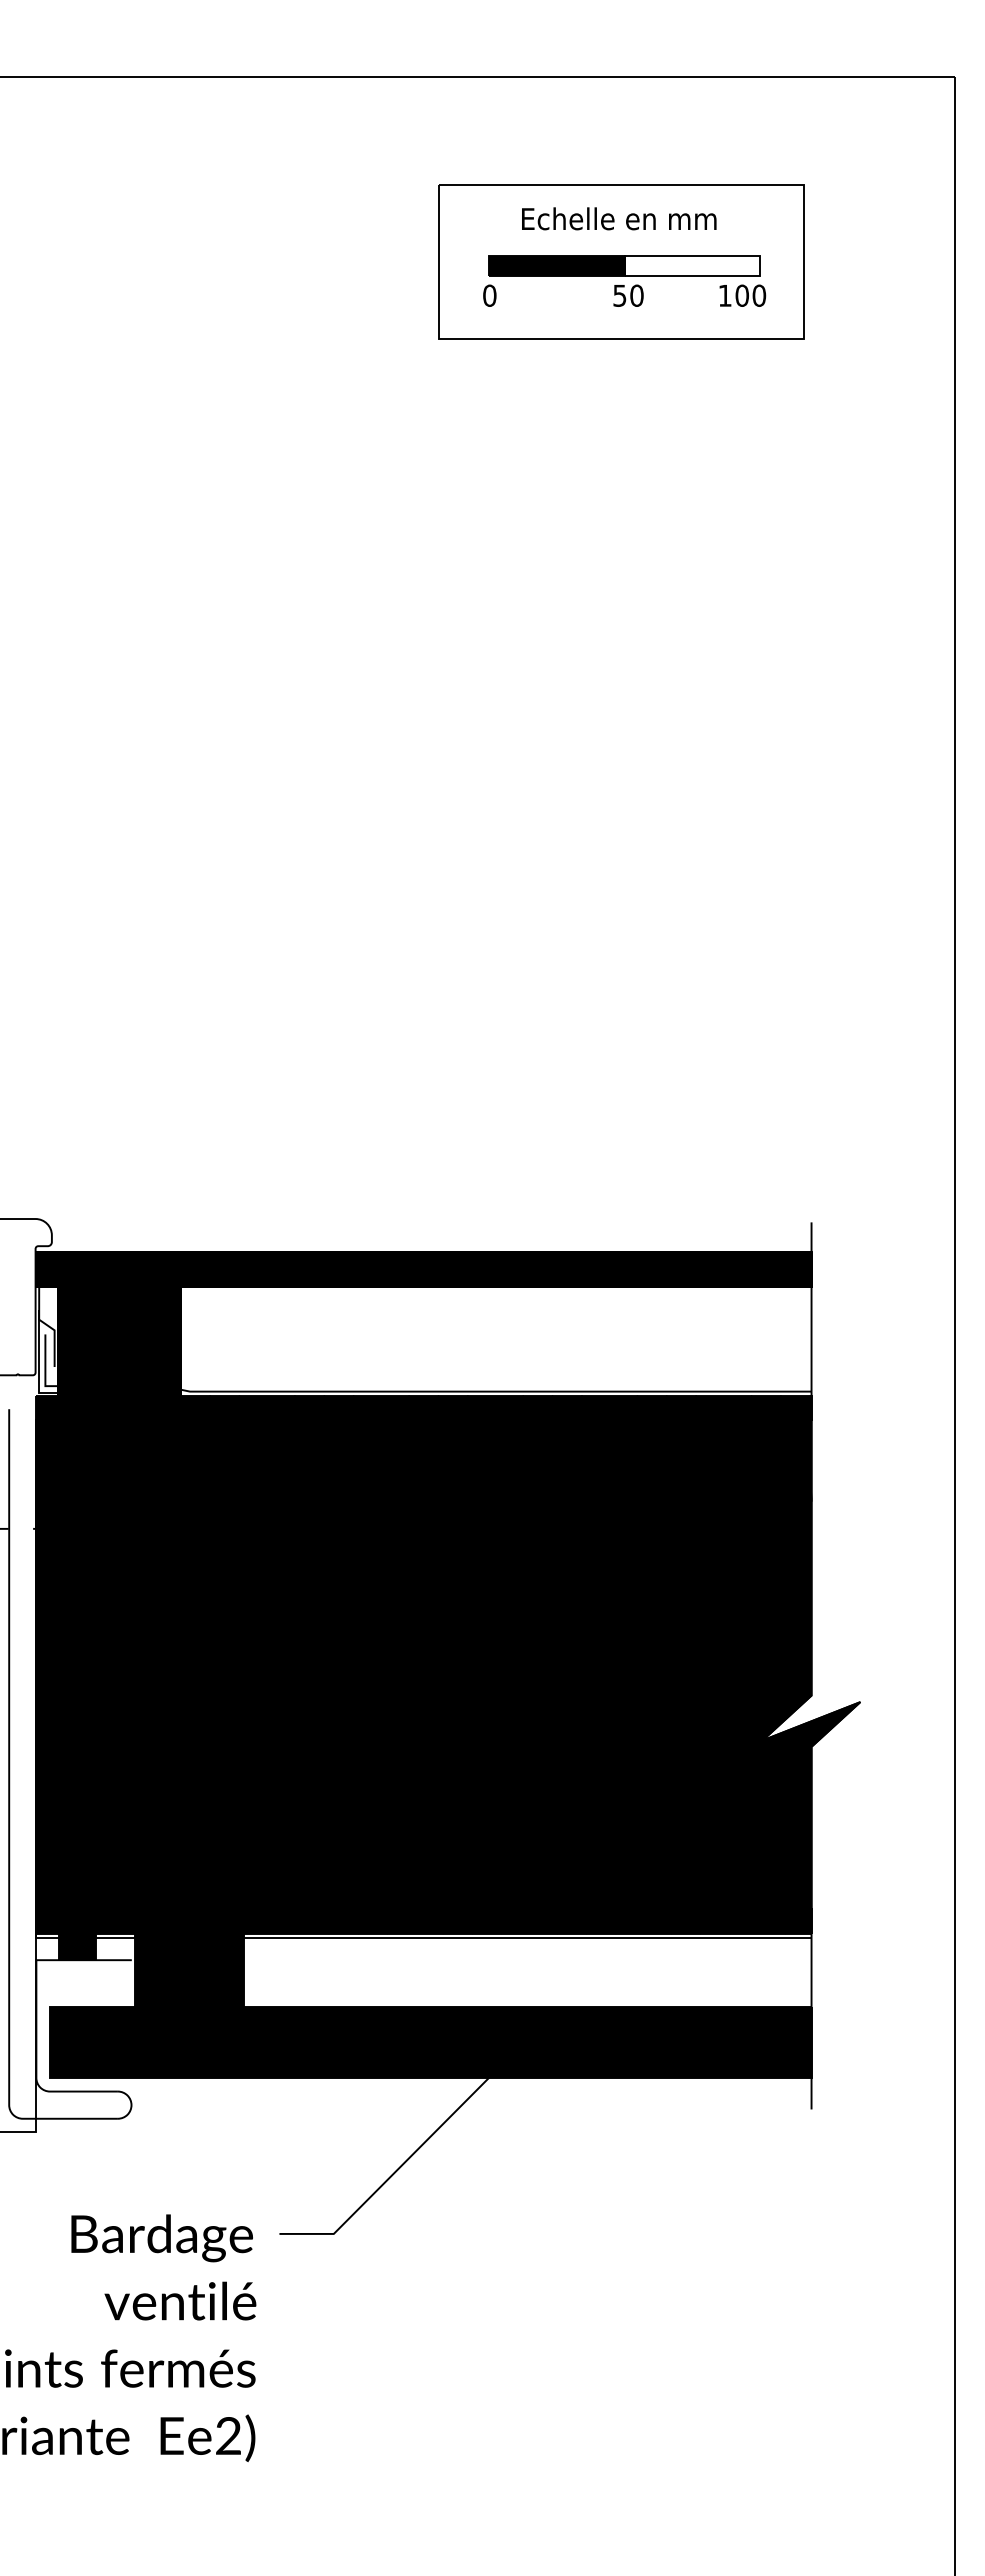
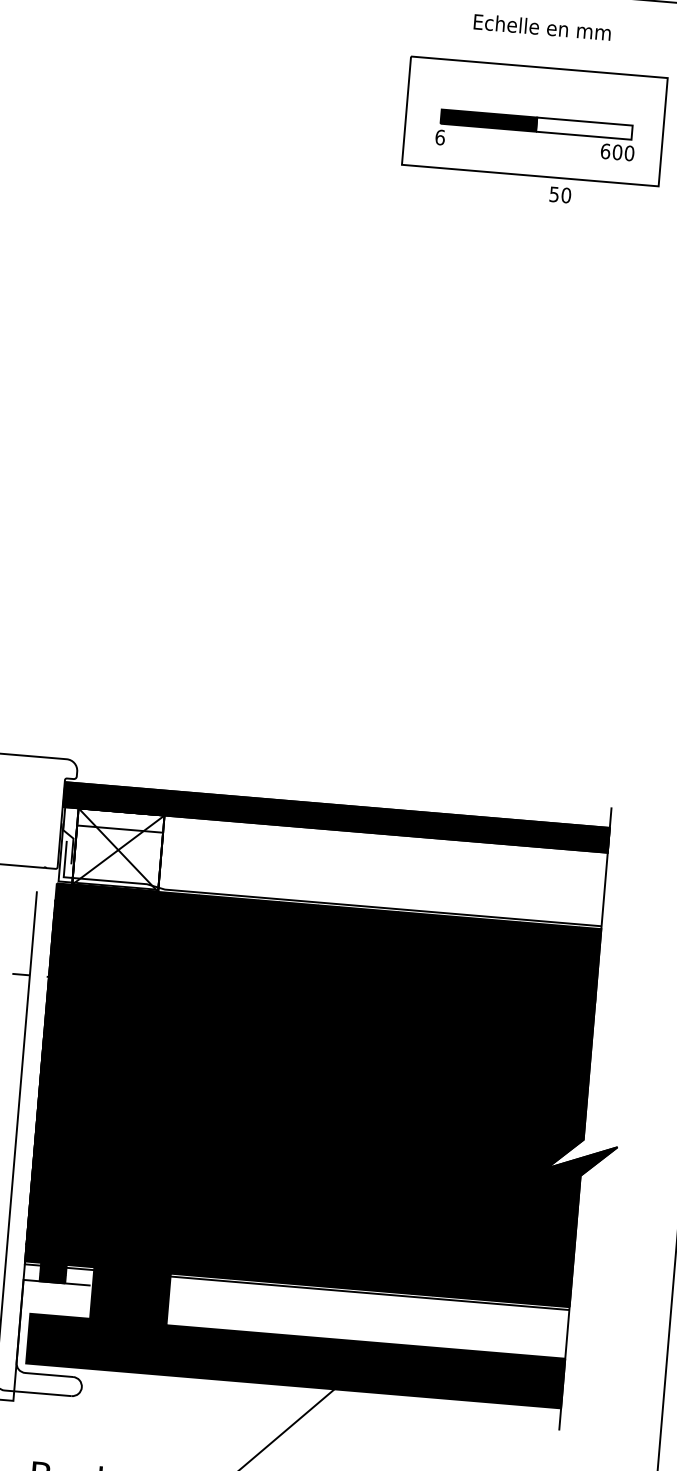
text: (619, 218) -> (542, 27), moved
text: (489, 295) -> (440, 137), 0 -> 6
text: (628, 295) -> (560, 194), moved
text: (725, 295) -> (605, 151), 100 -> 600
fill: (119, 1340) -> (118, 849), removed

